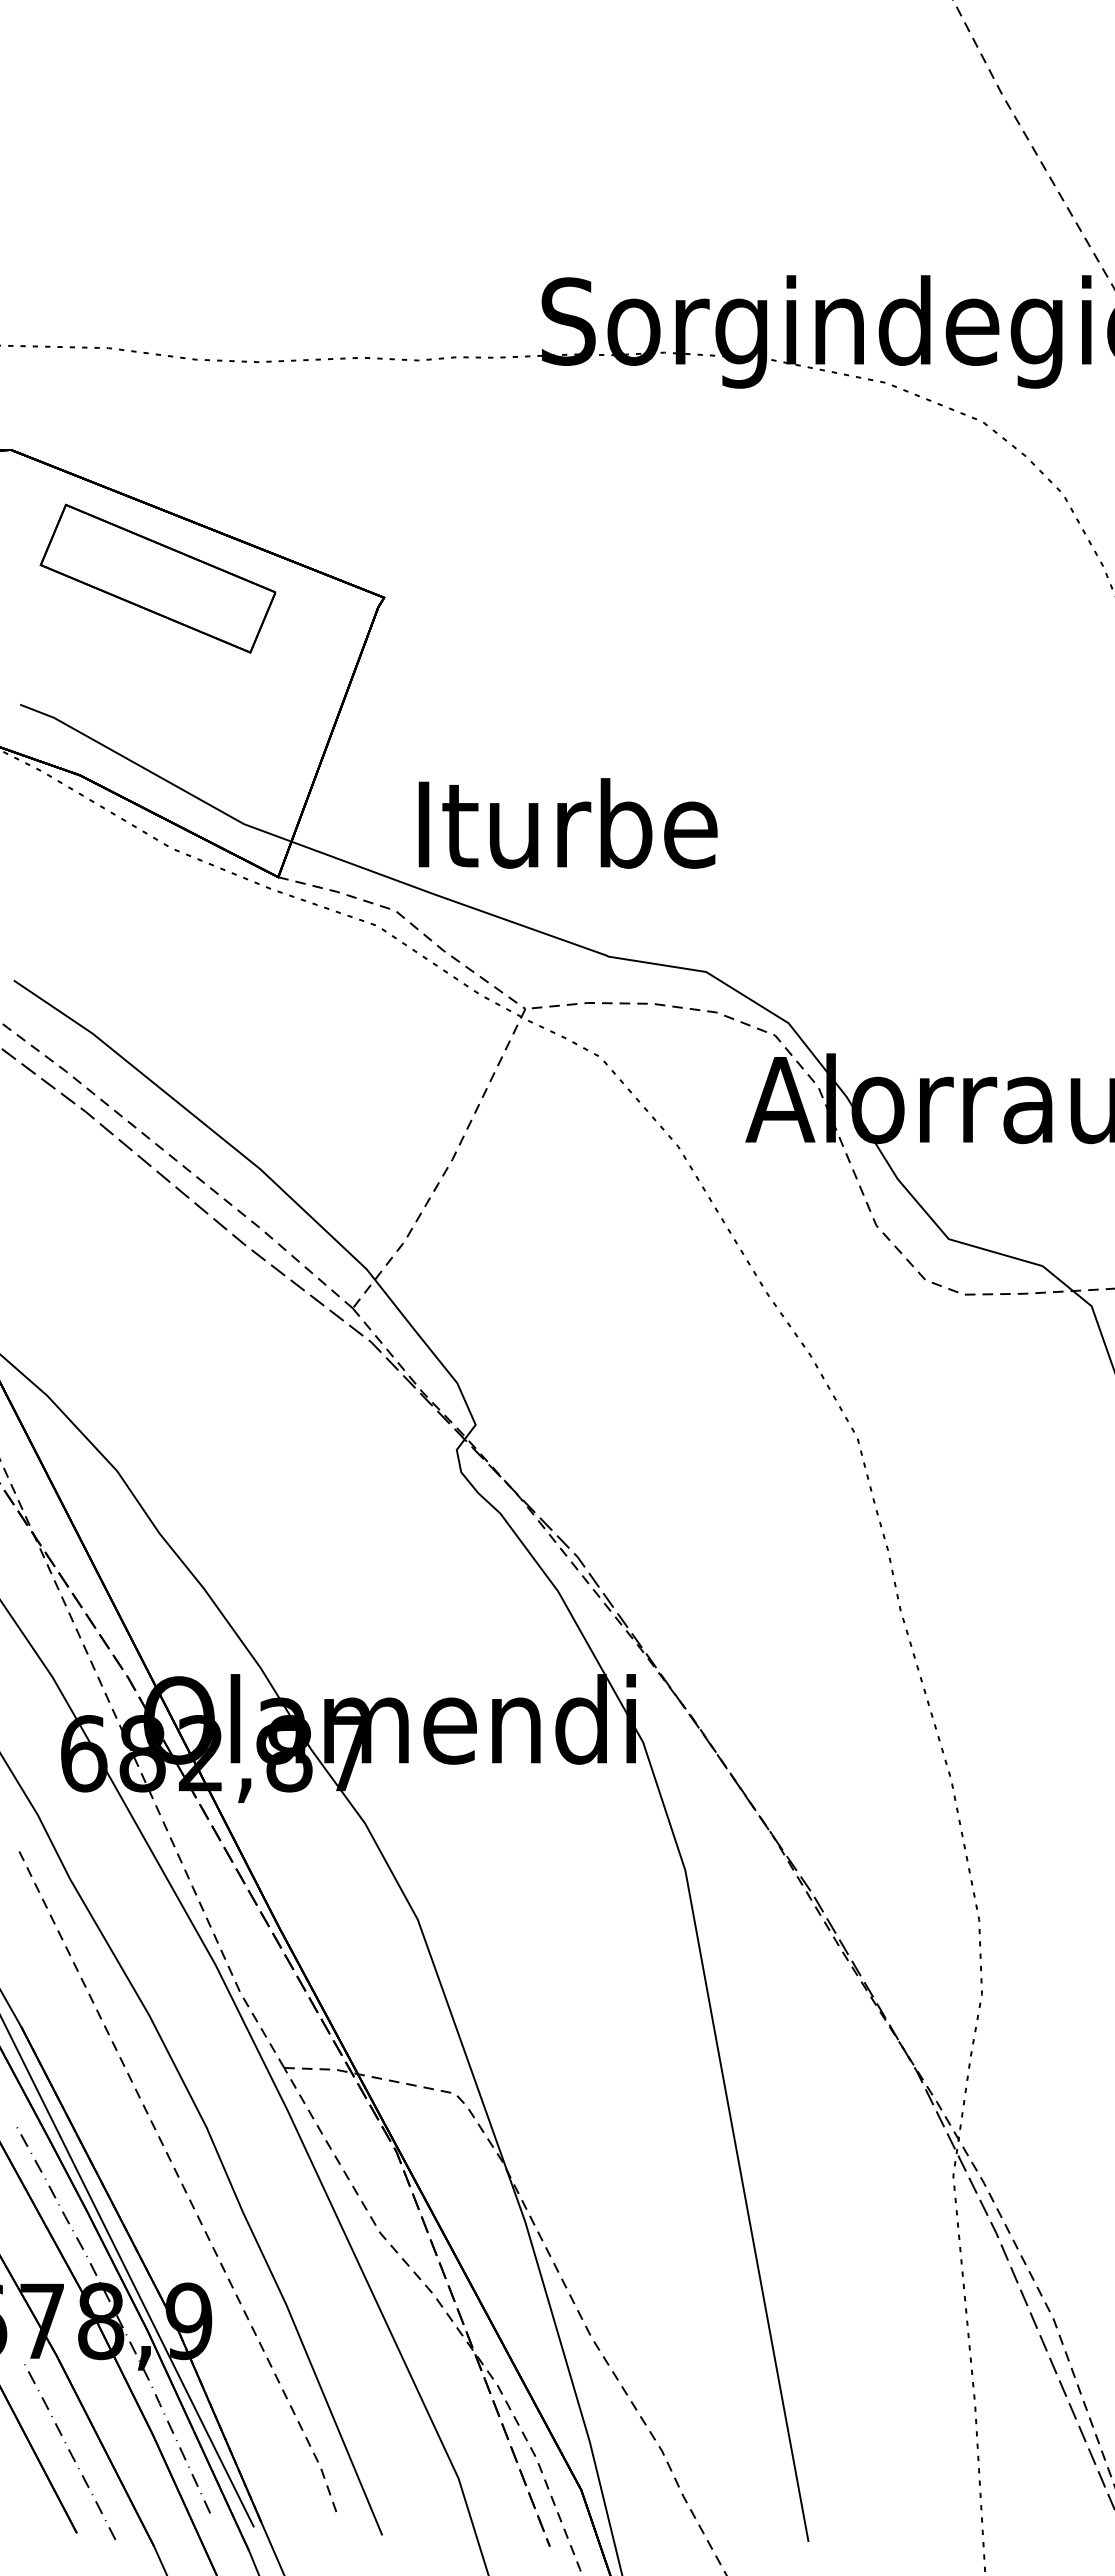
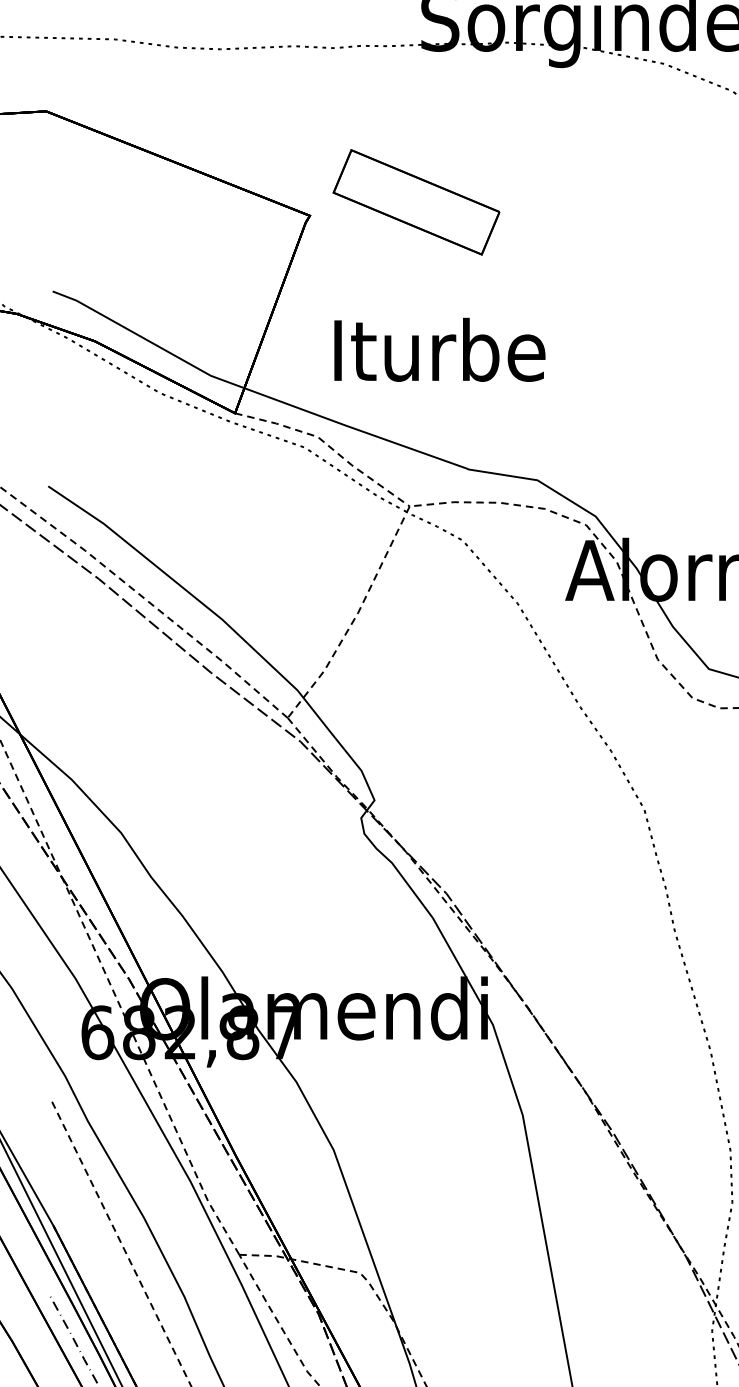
part: (157, 578) -> (416, 202), moved
text: (567, 823) -> (439, 349), moved

